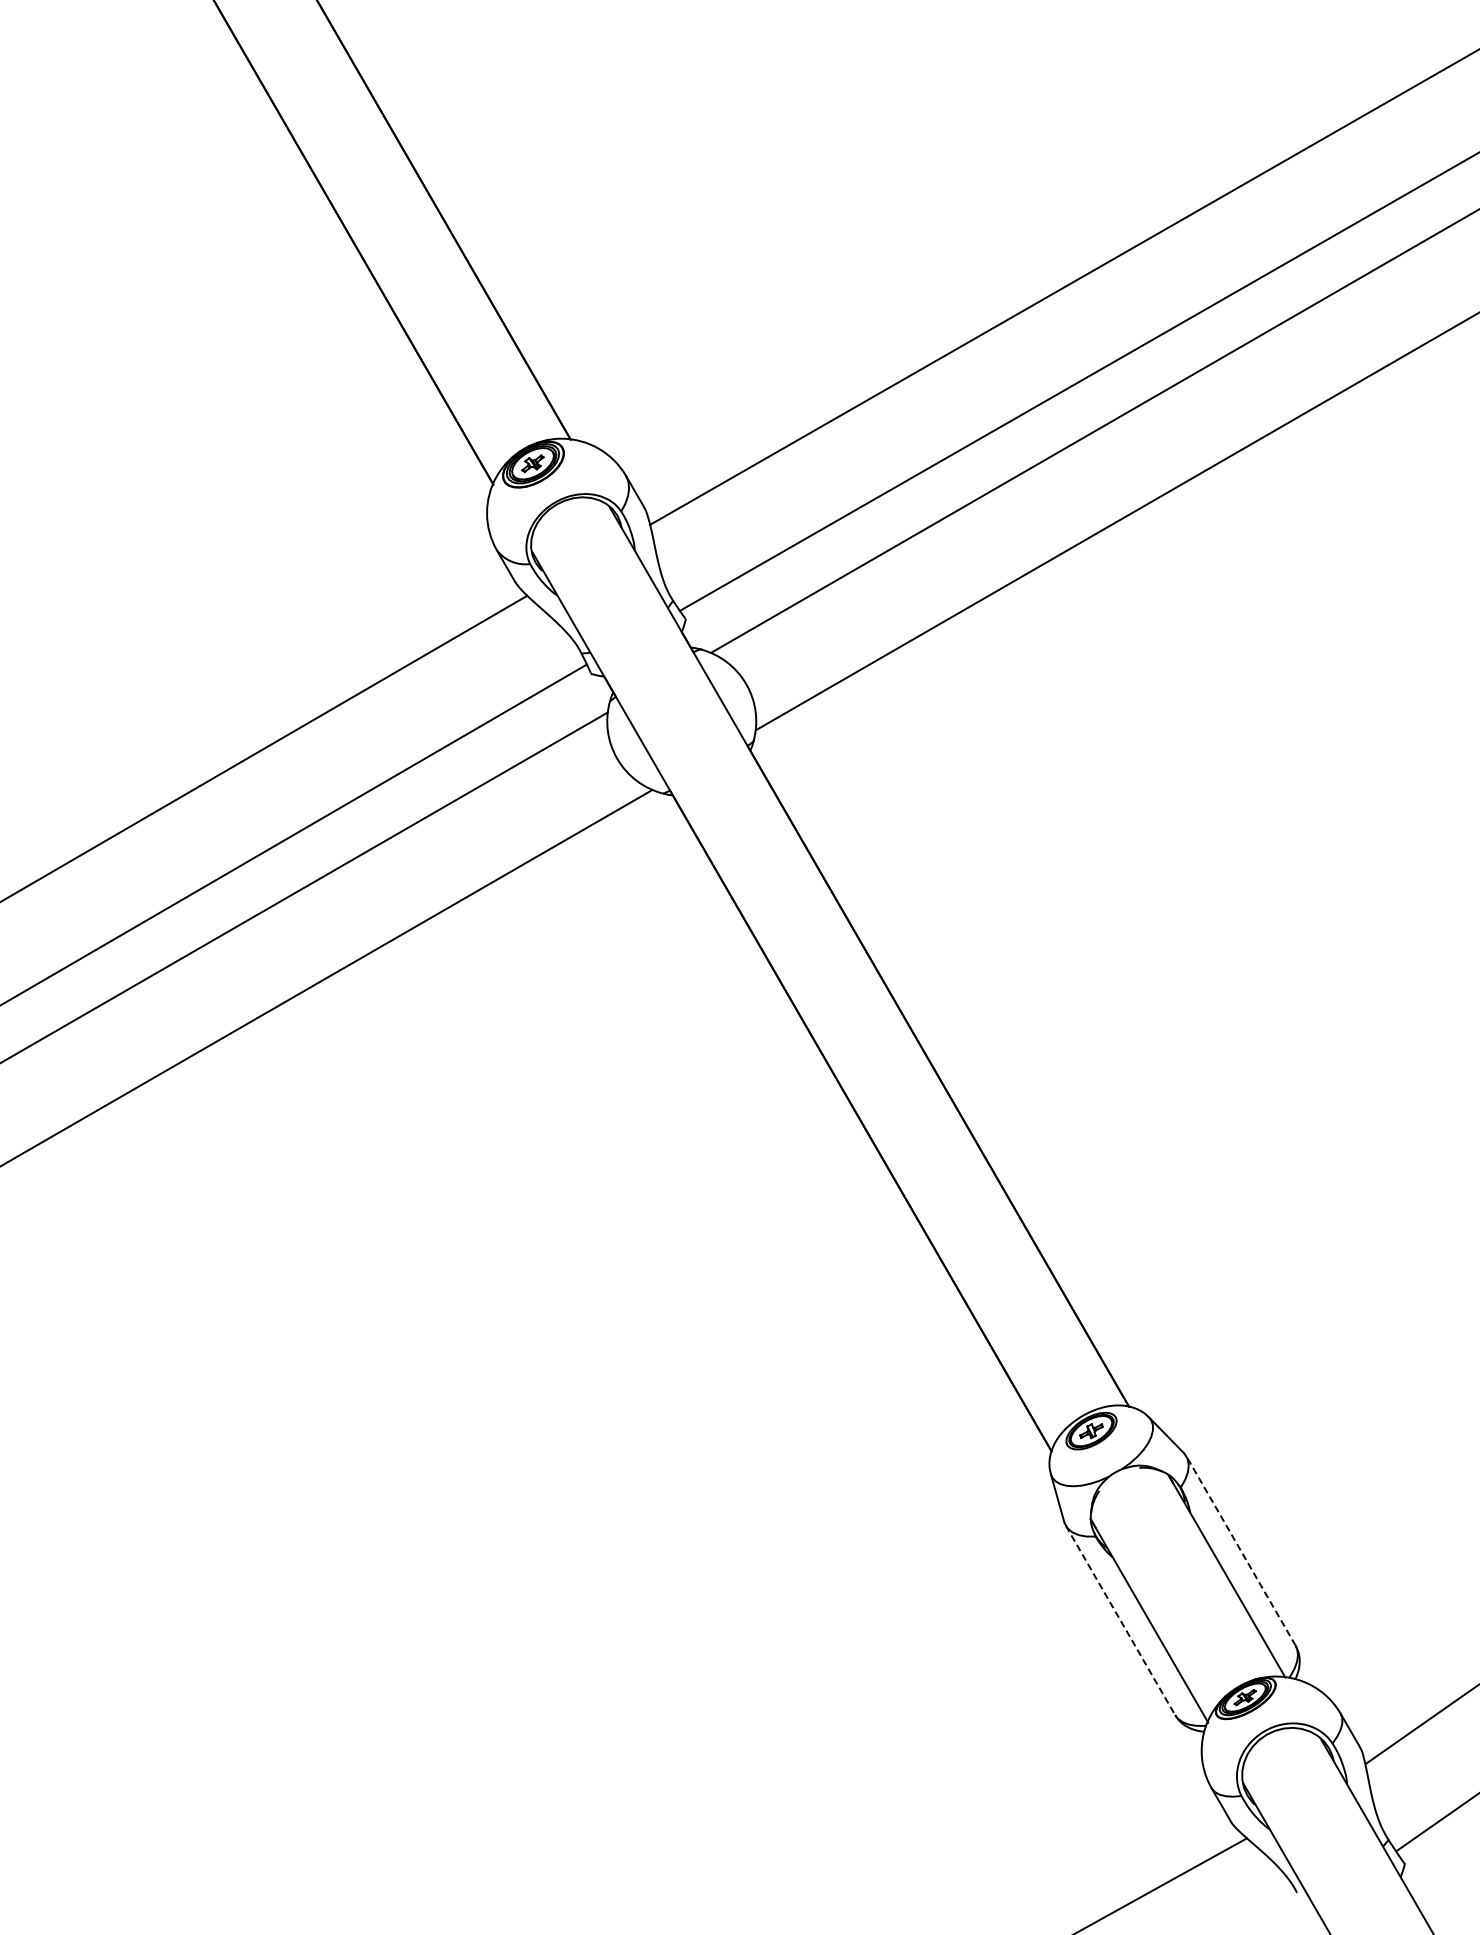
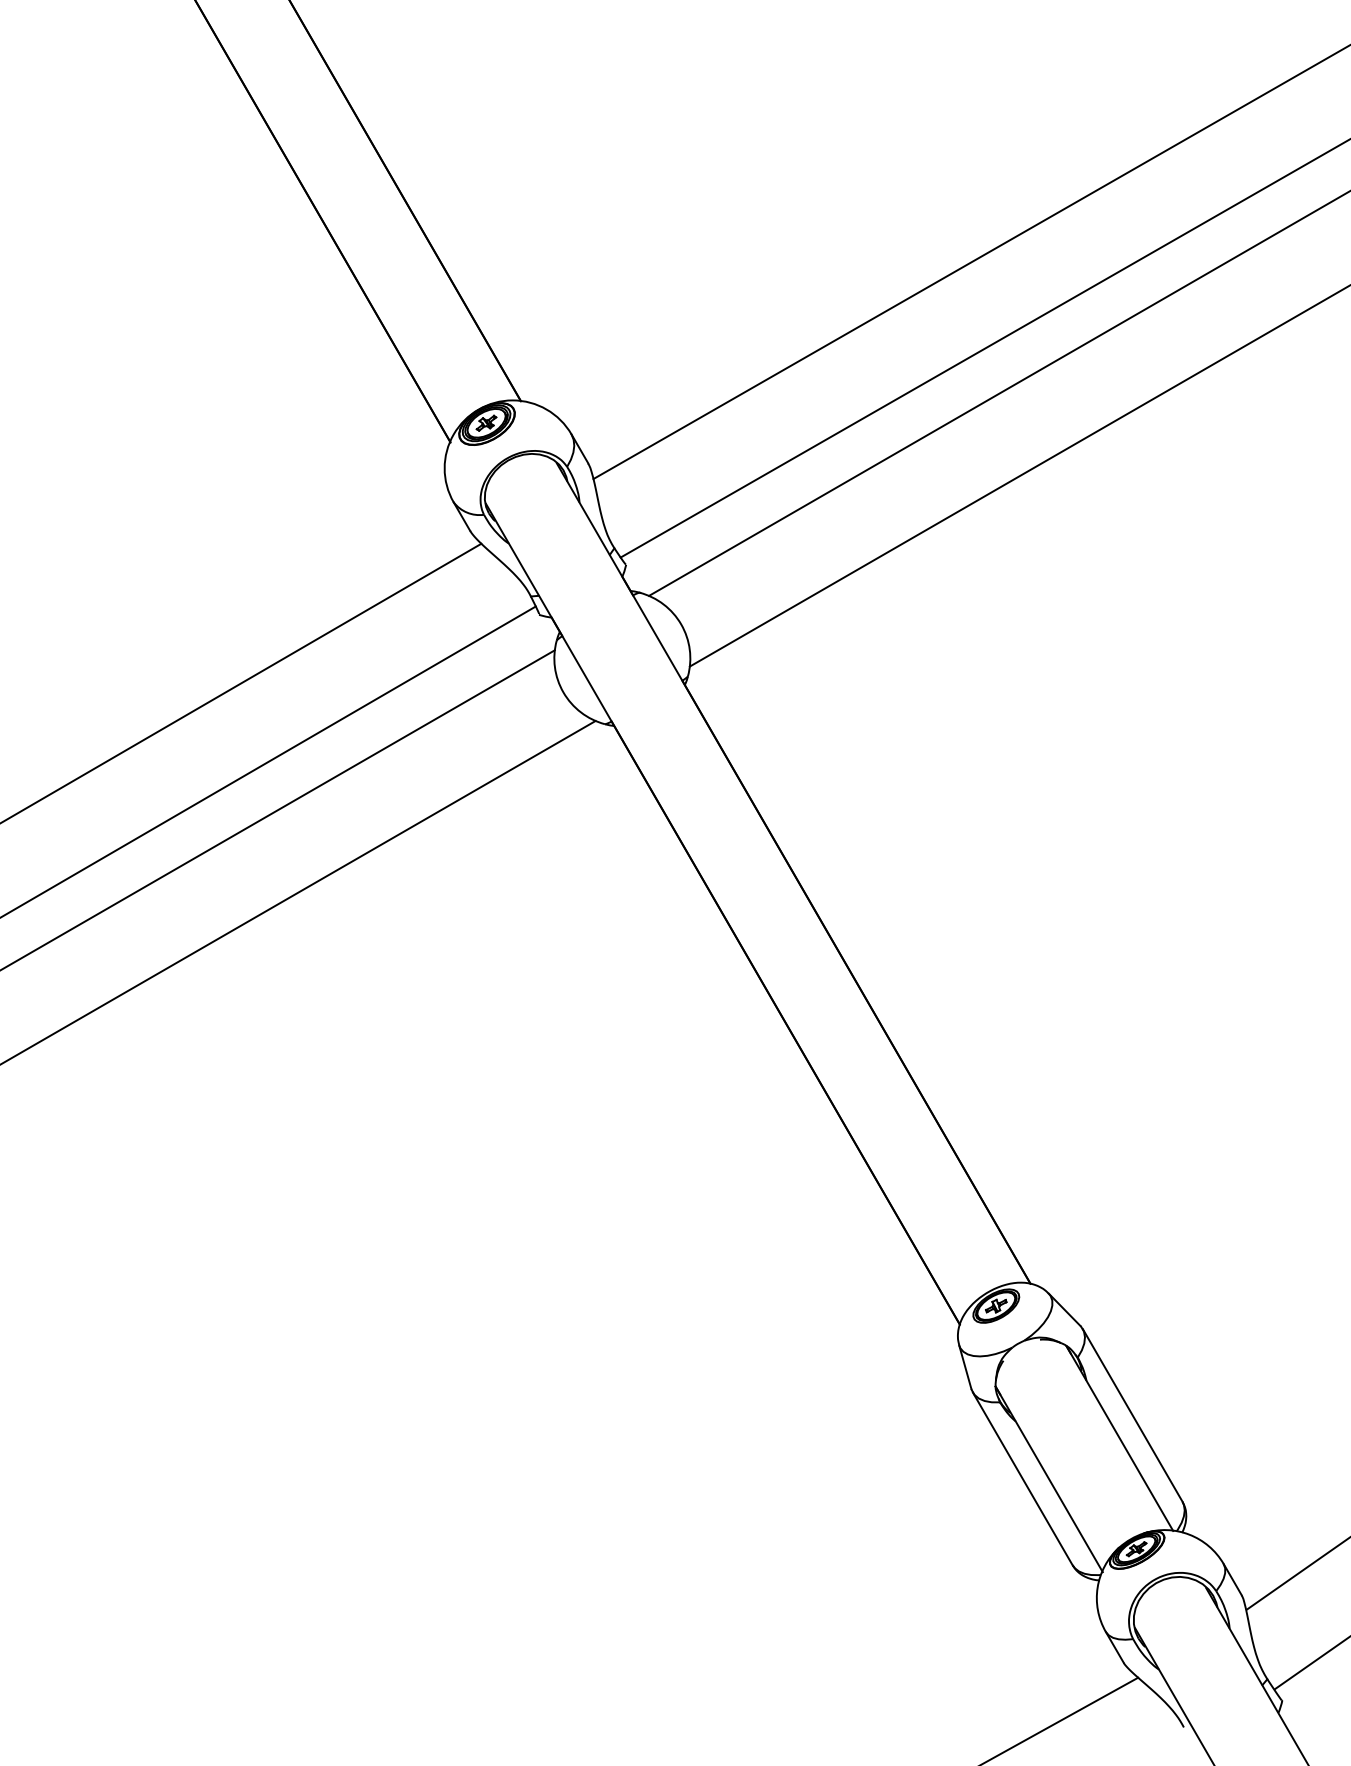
line: (1240, 1550) -> (1132, 1415), dashed -> solid
line: (1120, 1620) -> (1022, 1478), dashed -> solid

